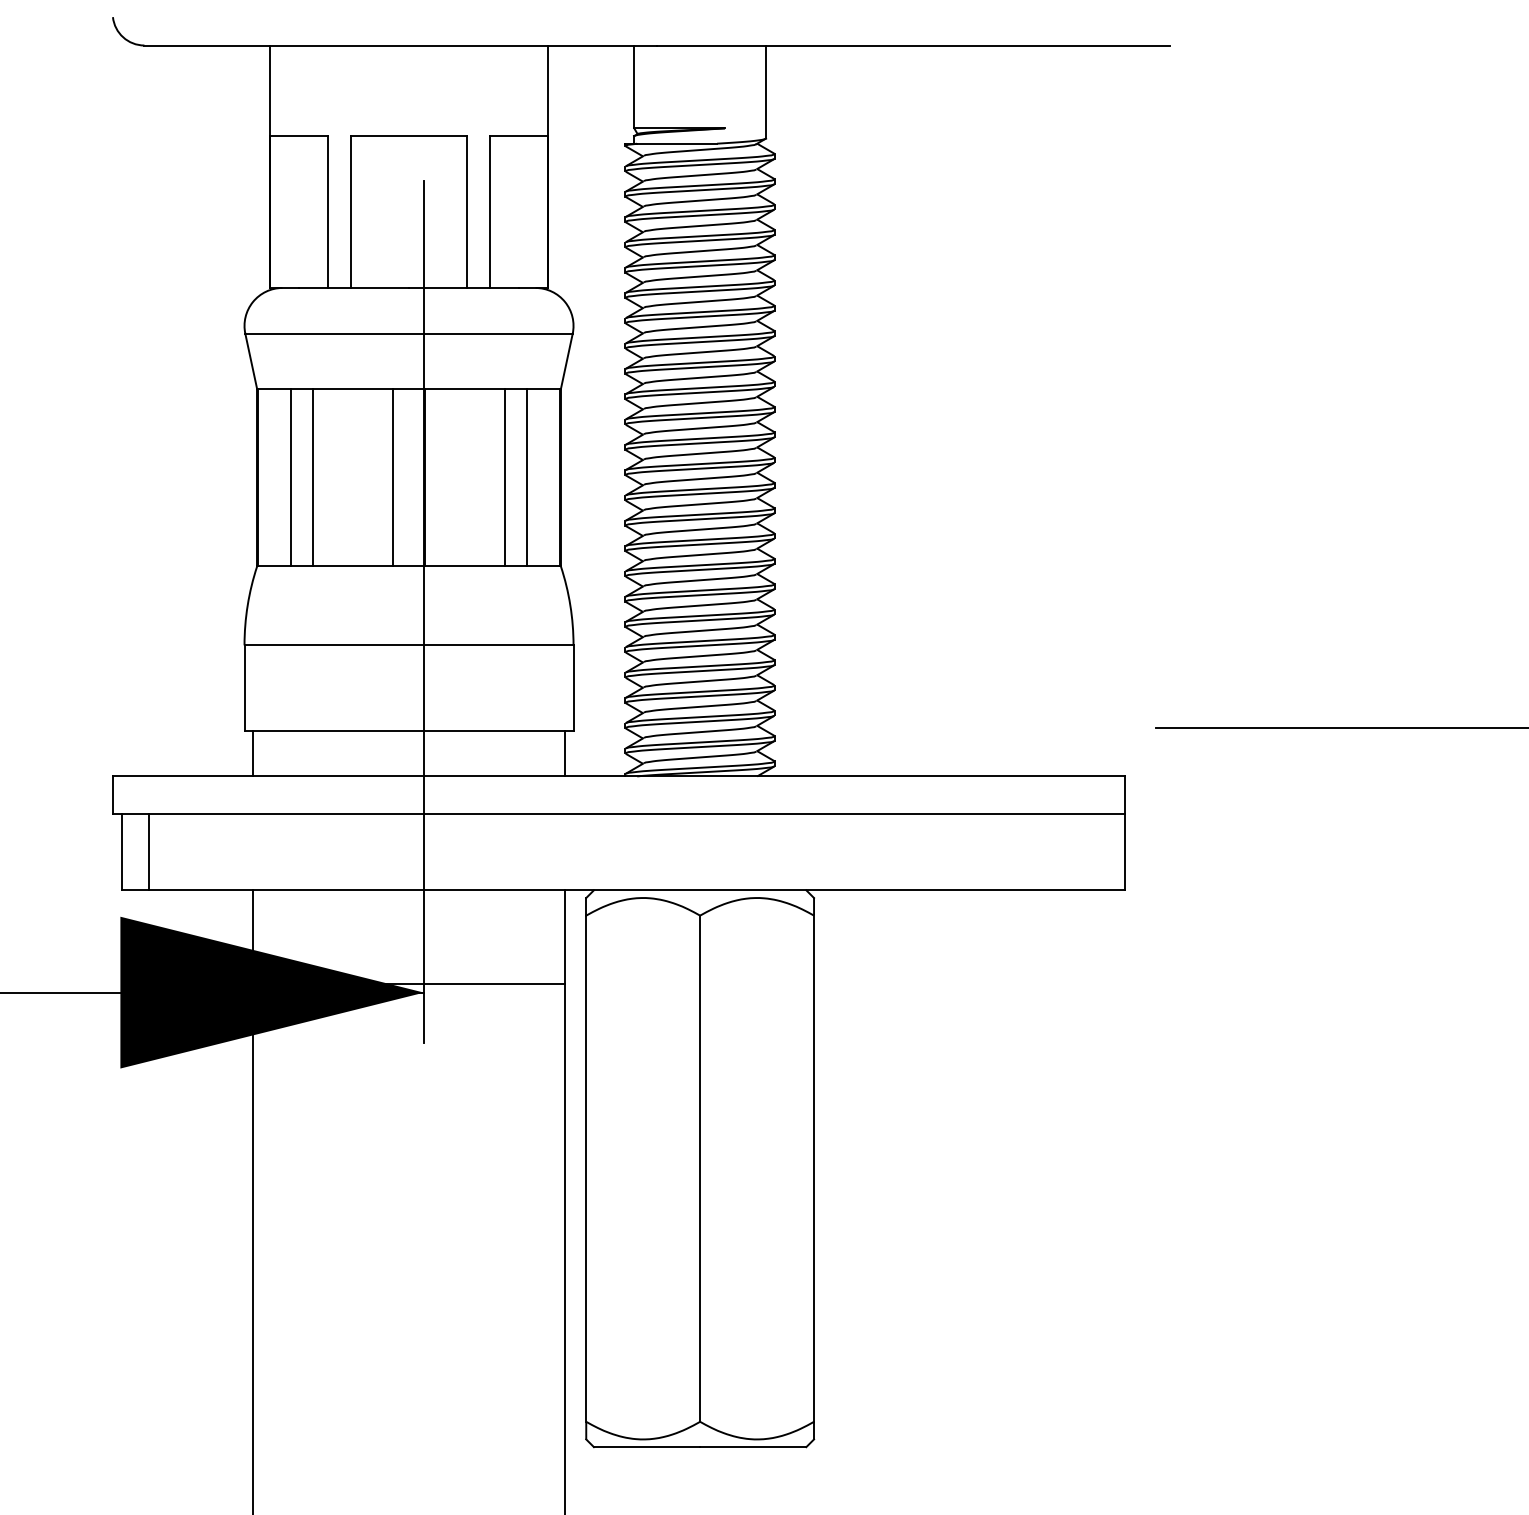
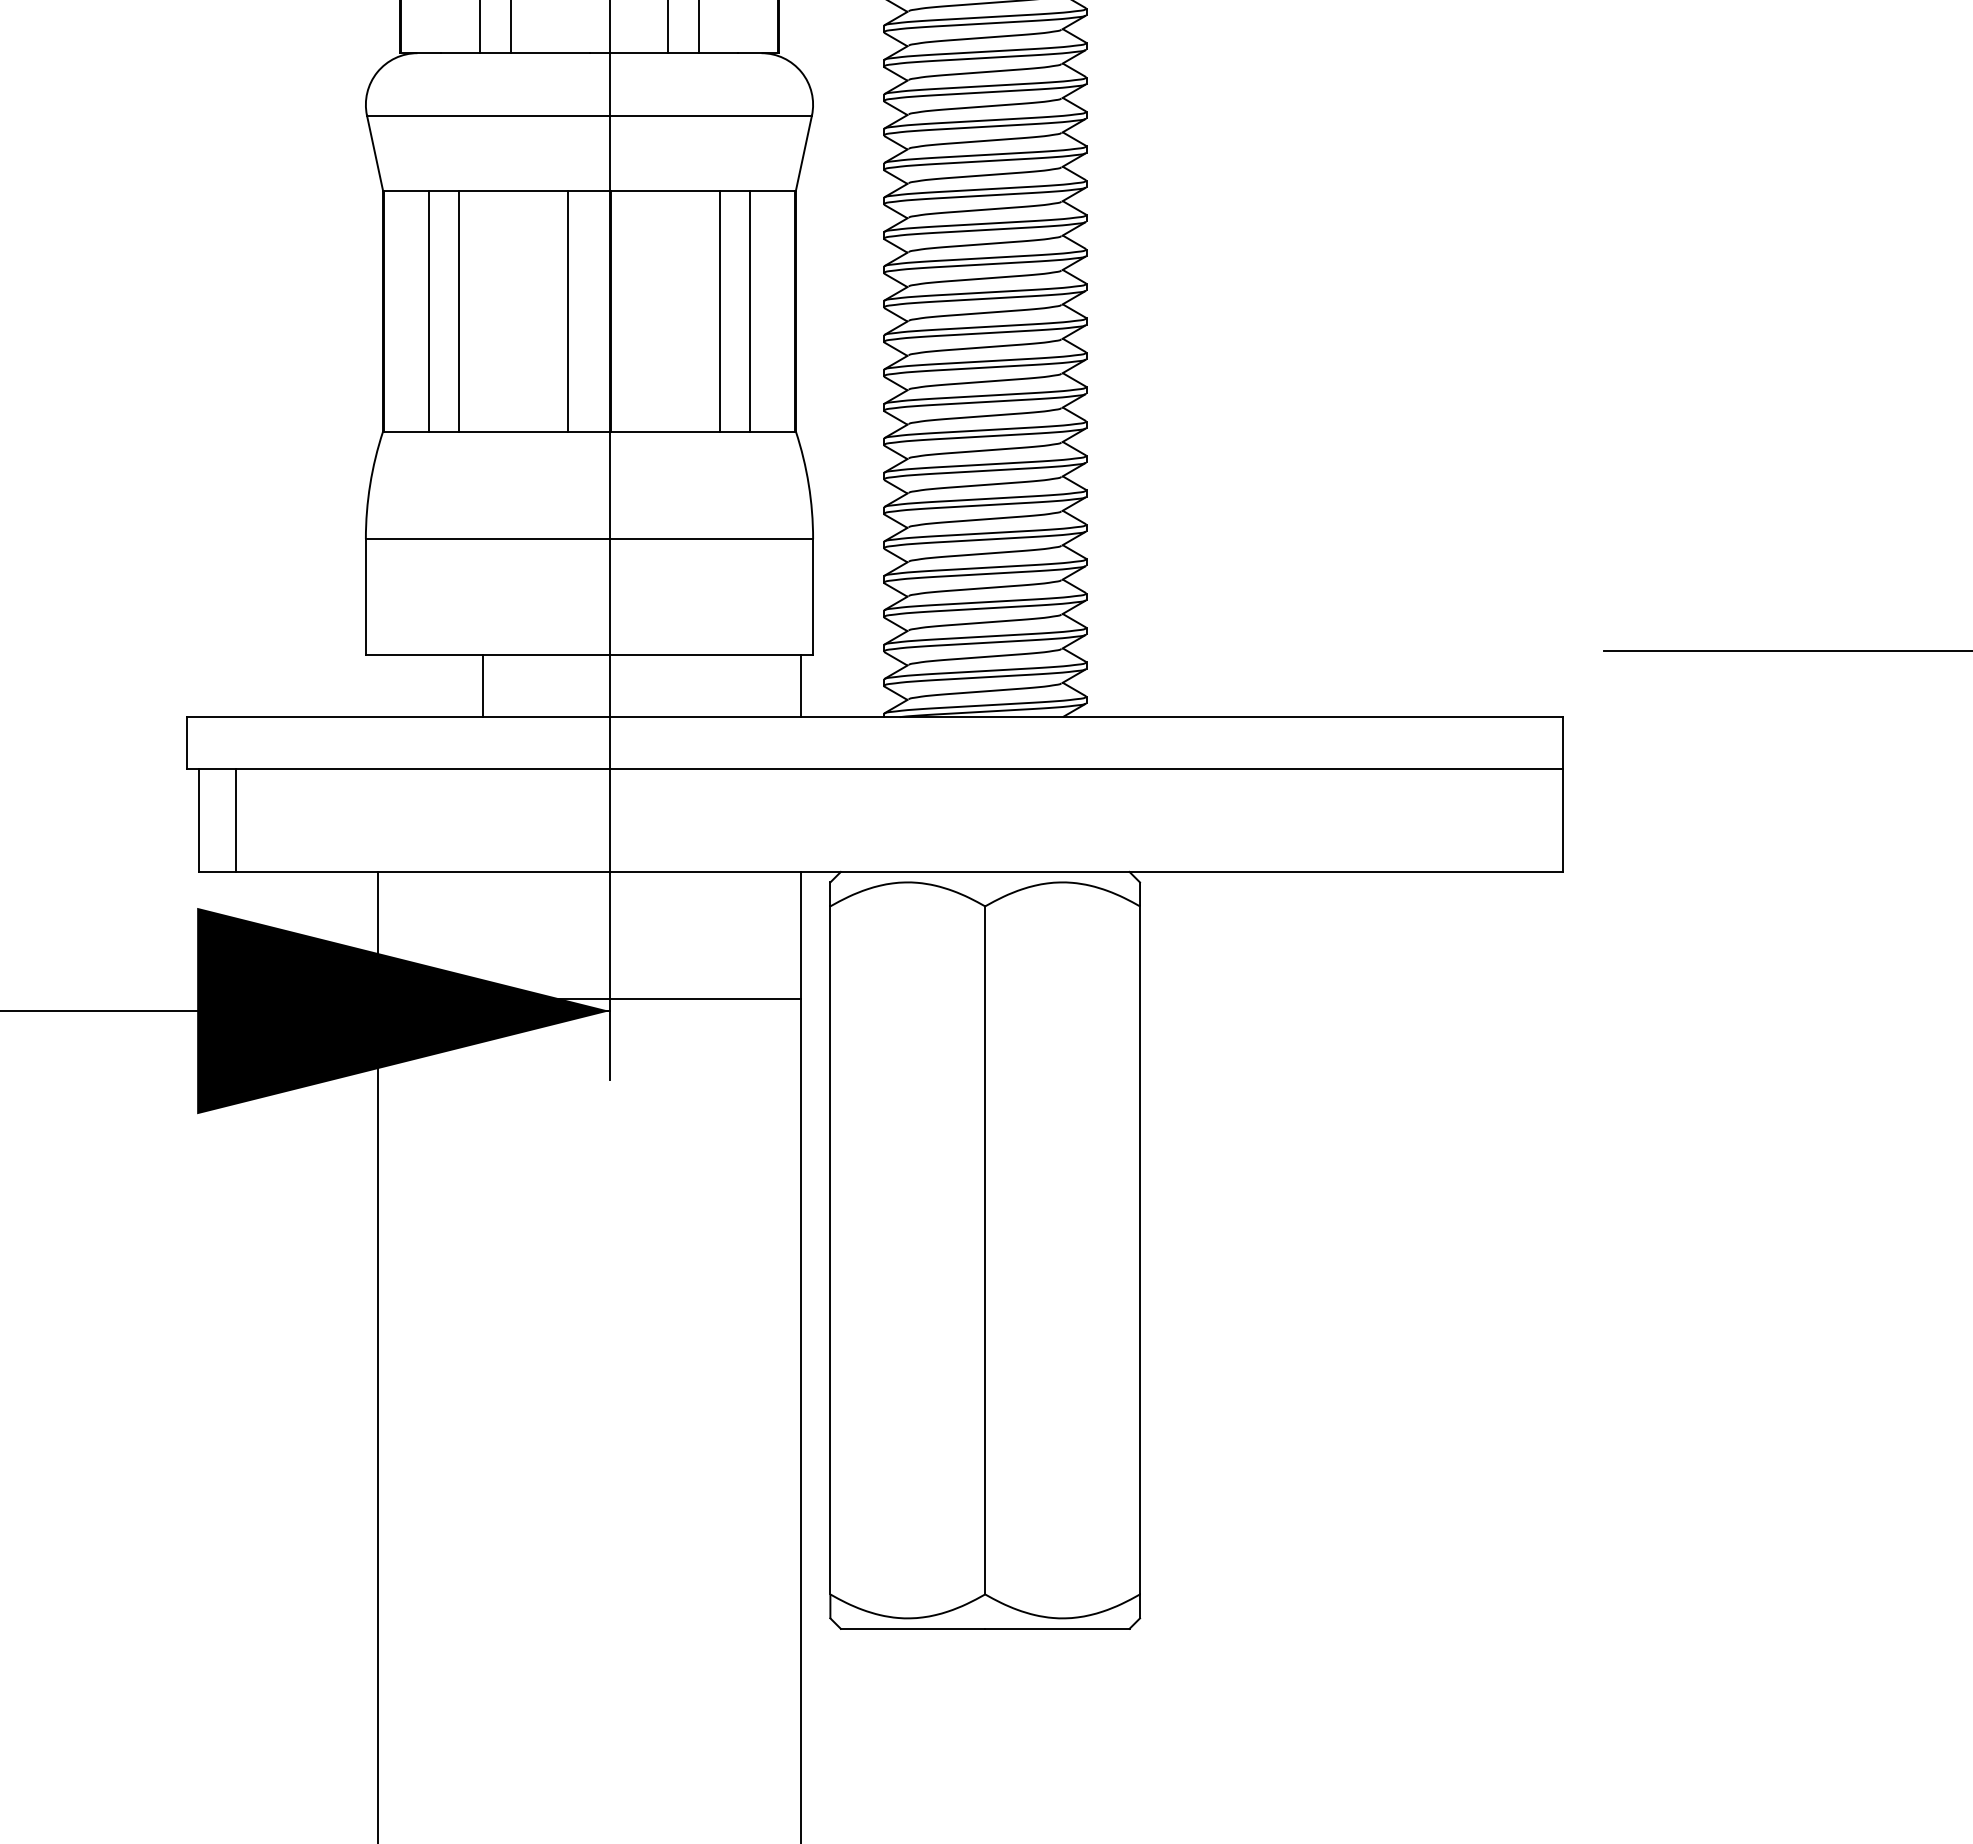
line: (253, 753) -> (482, 685), moved

